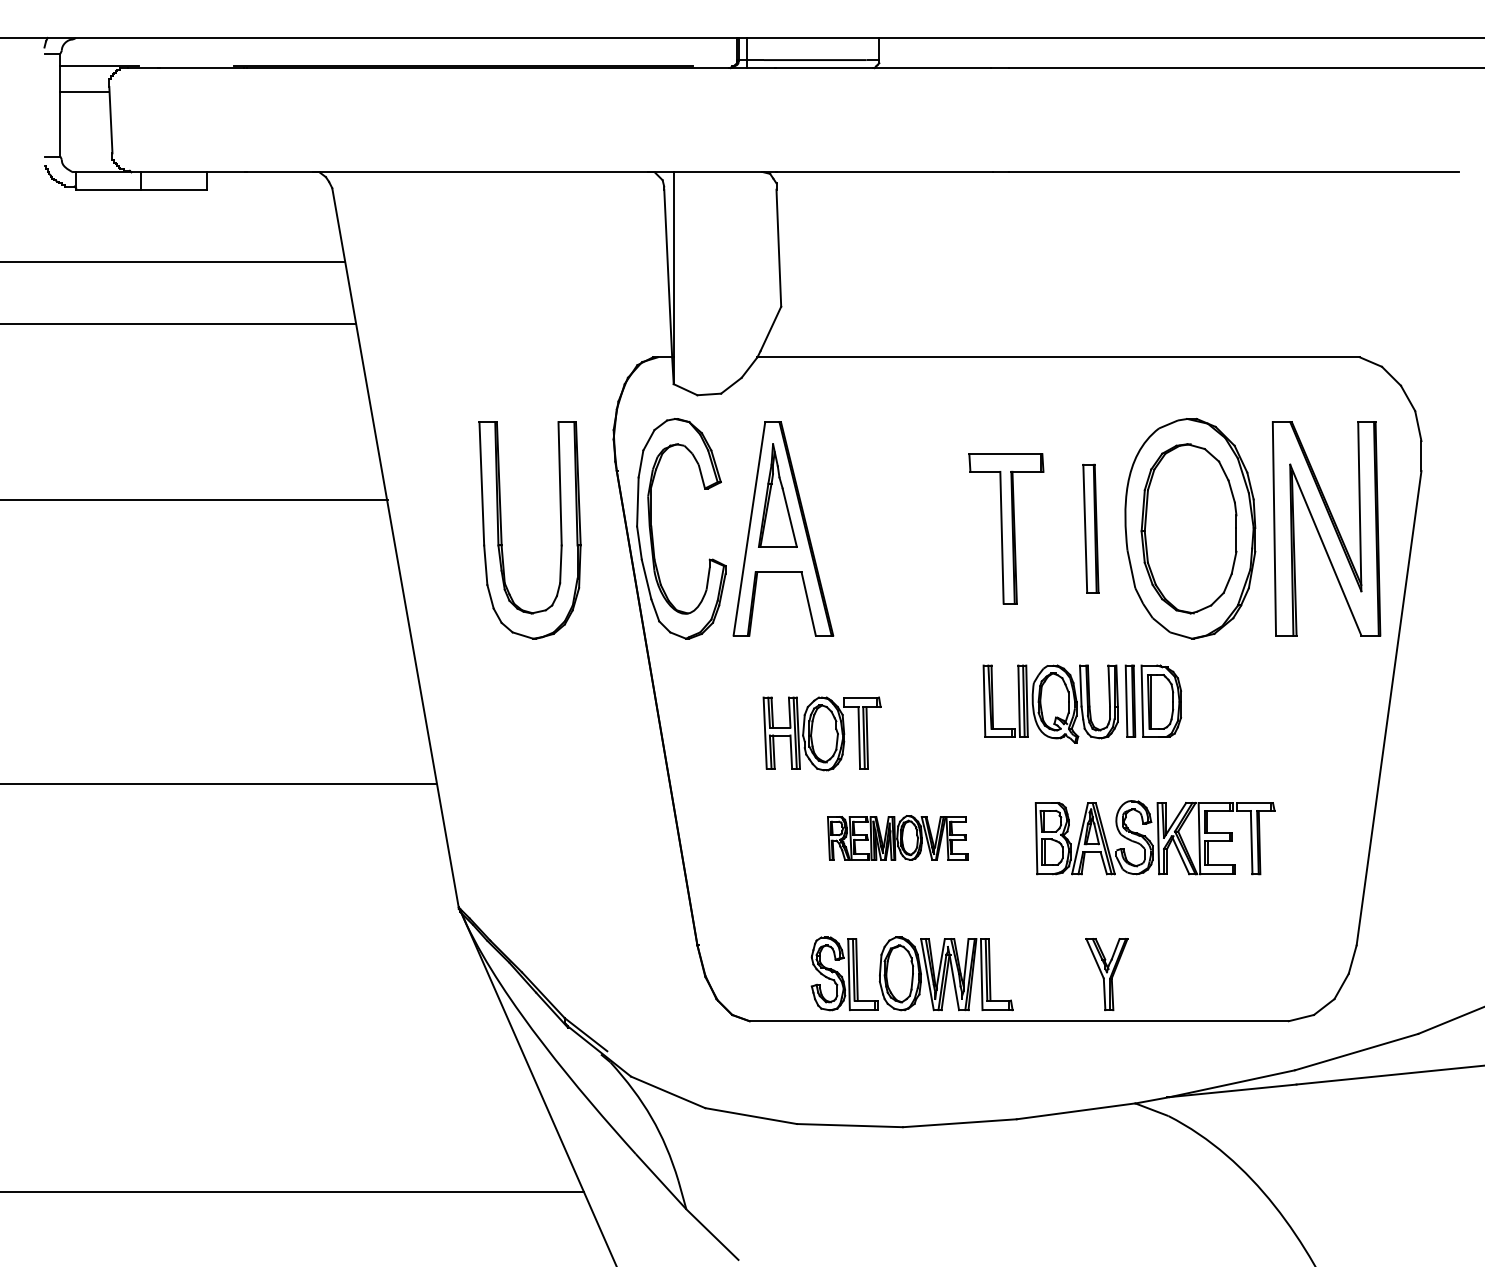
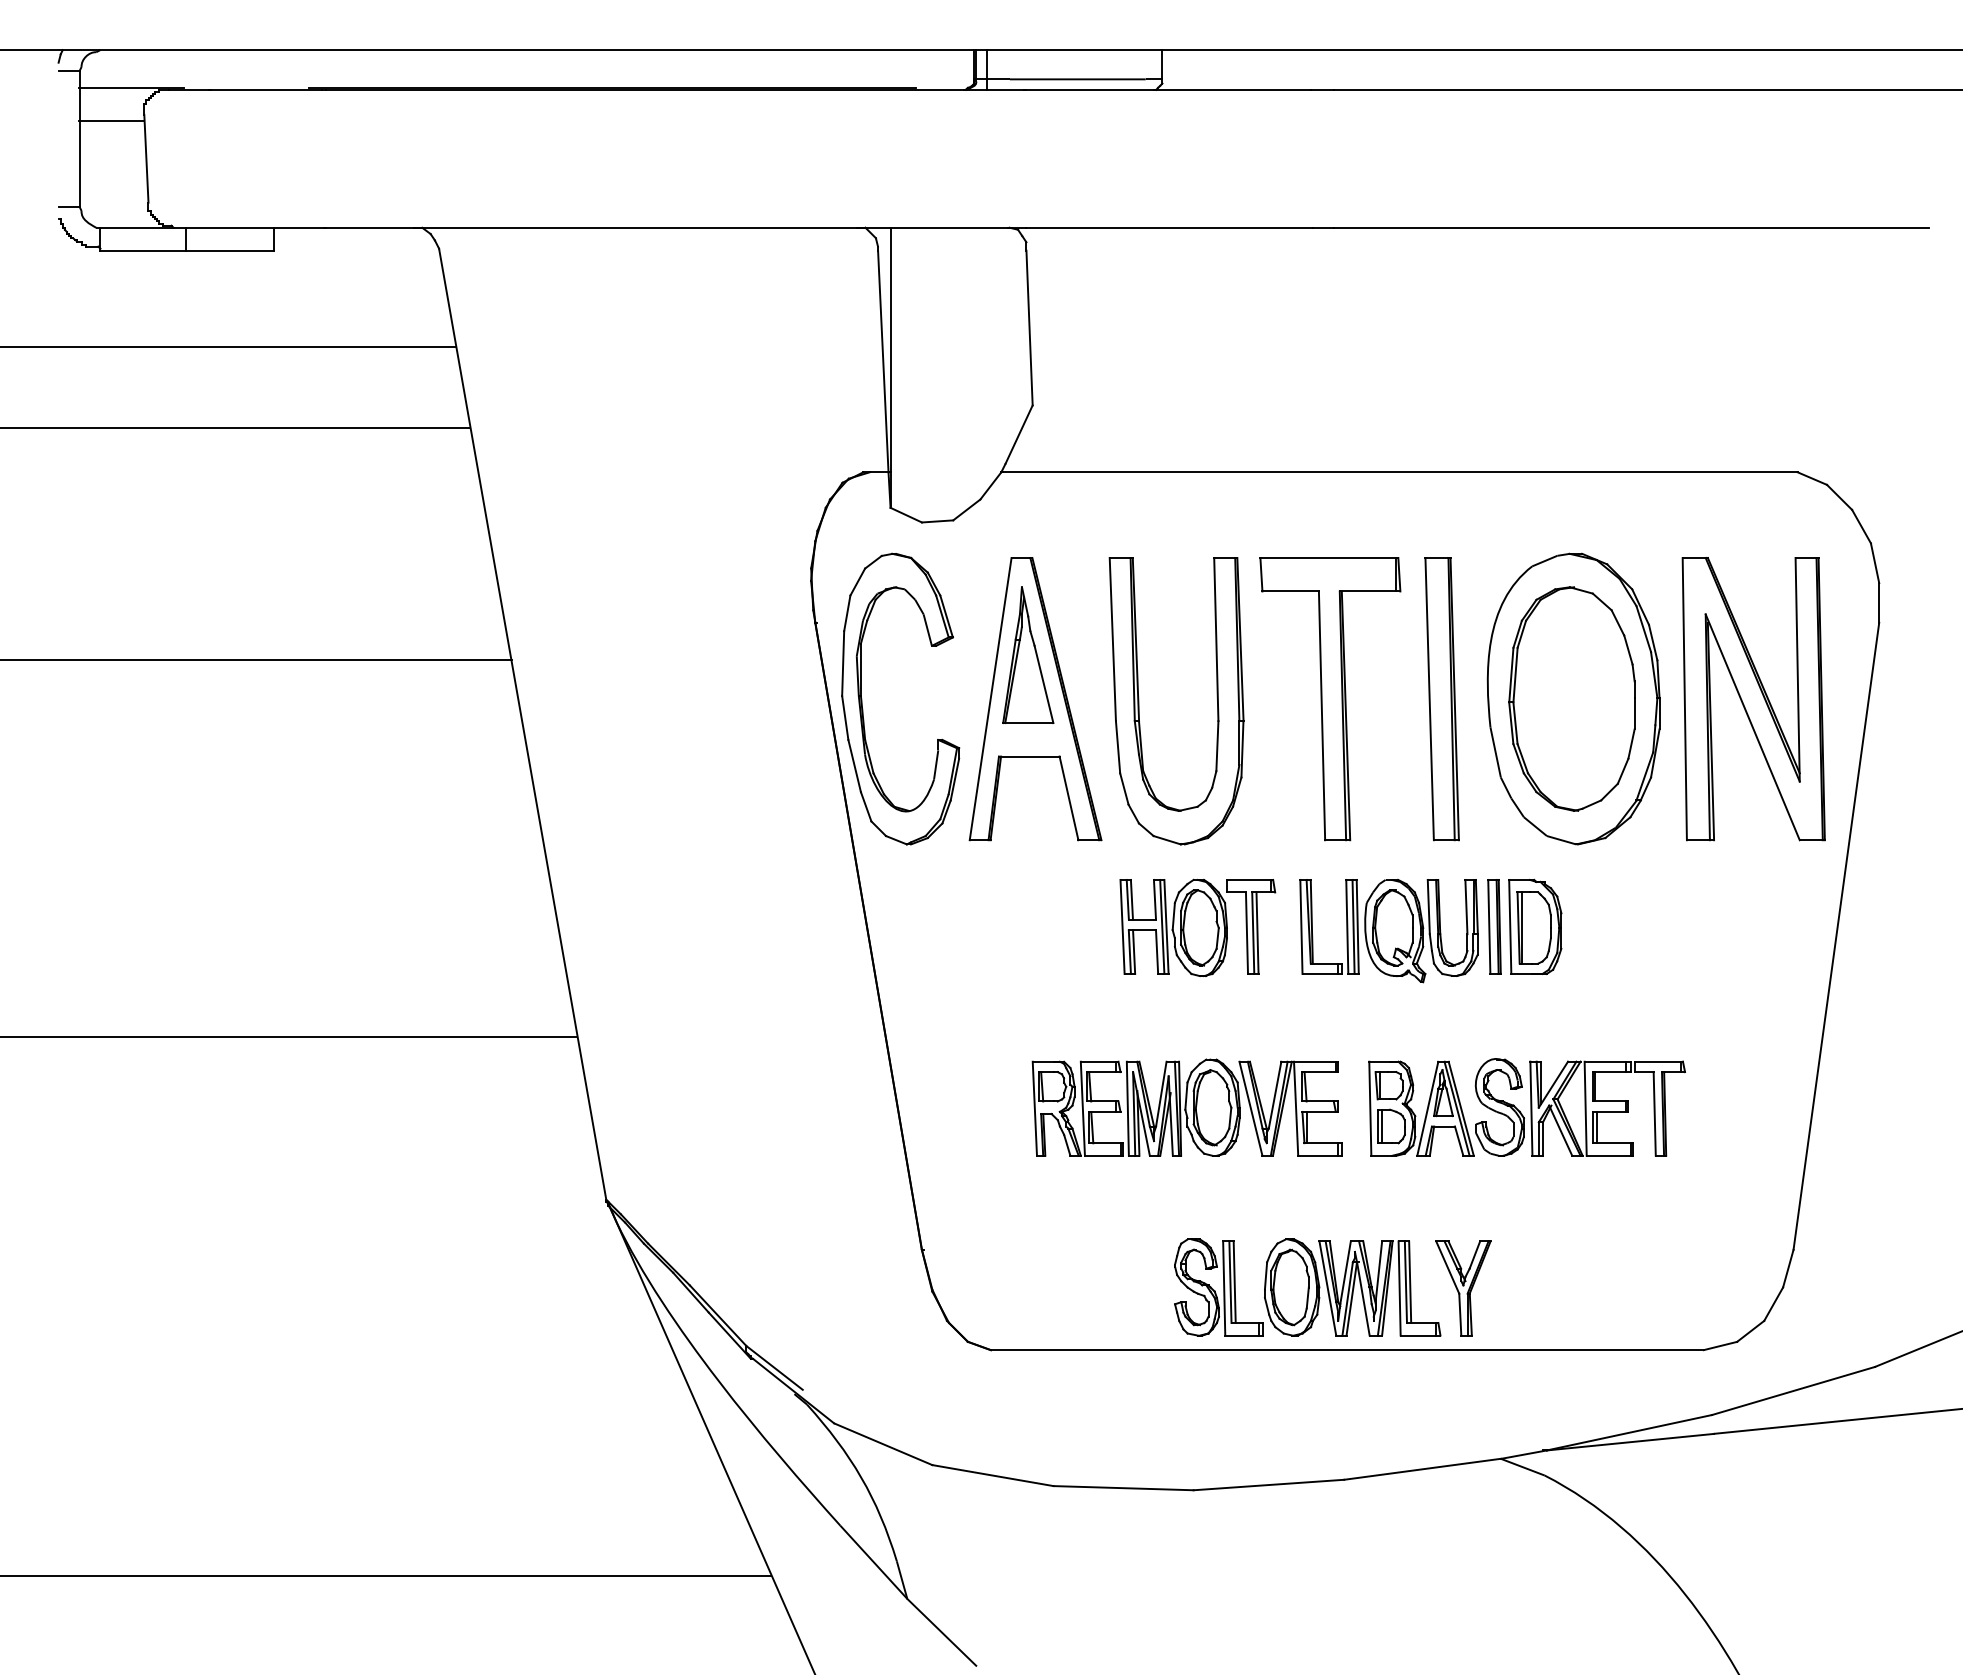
part: (1006, 528) -> (1330, 698), size x1.43
part: (1090, 528) -> (1441, 698), size x1.67
part: (502, 532) -> (1140, 703), moved
part: (821, 733) -> (1197, 927), moved
part: (897, 837) -> (1186, 1107), size x1.67
part: (911, 973) -> (1306, 1287), moved

